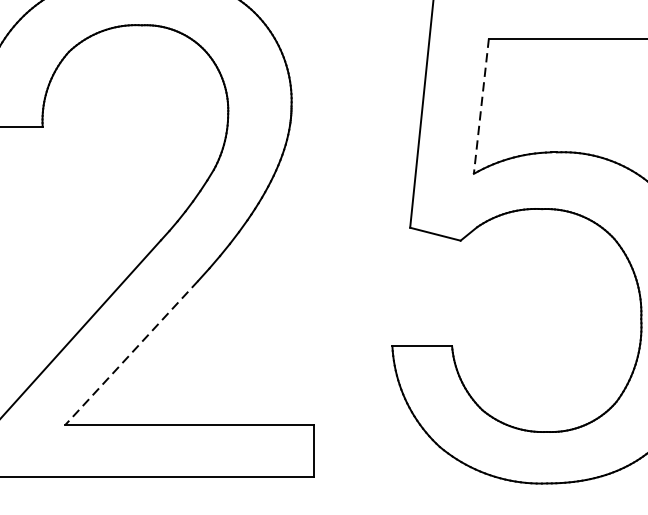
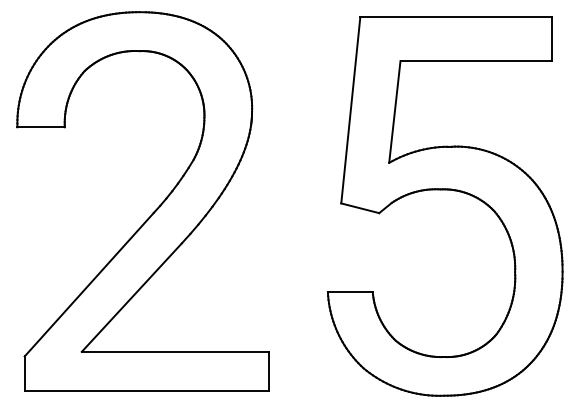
line: (480, 106) -> (394, 112), dashed -> solid
line: (131, 352) -> (131, 297), dashed -> solid

